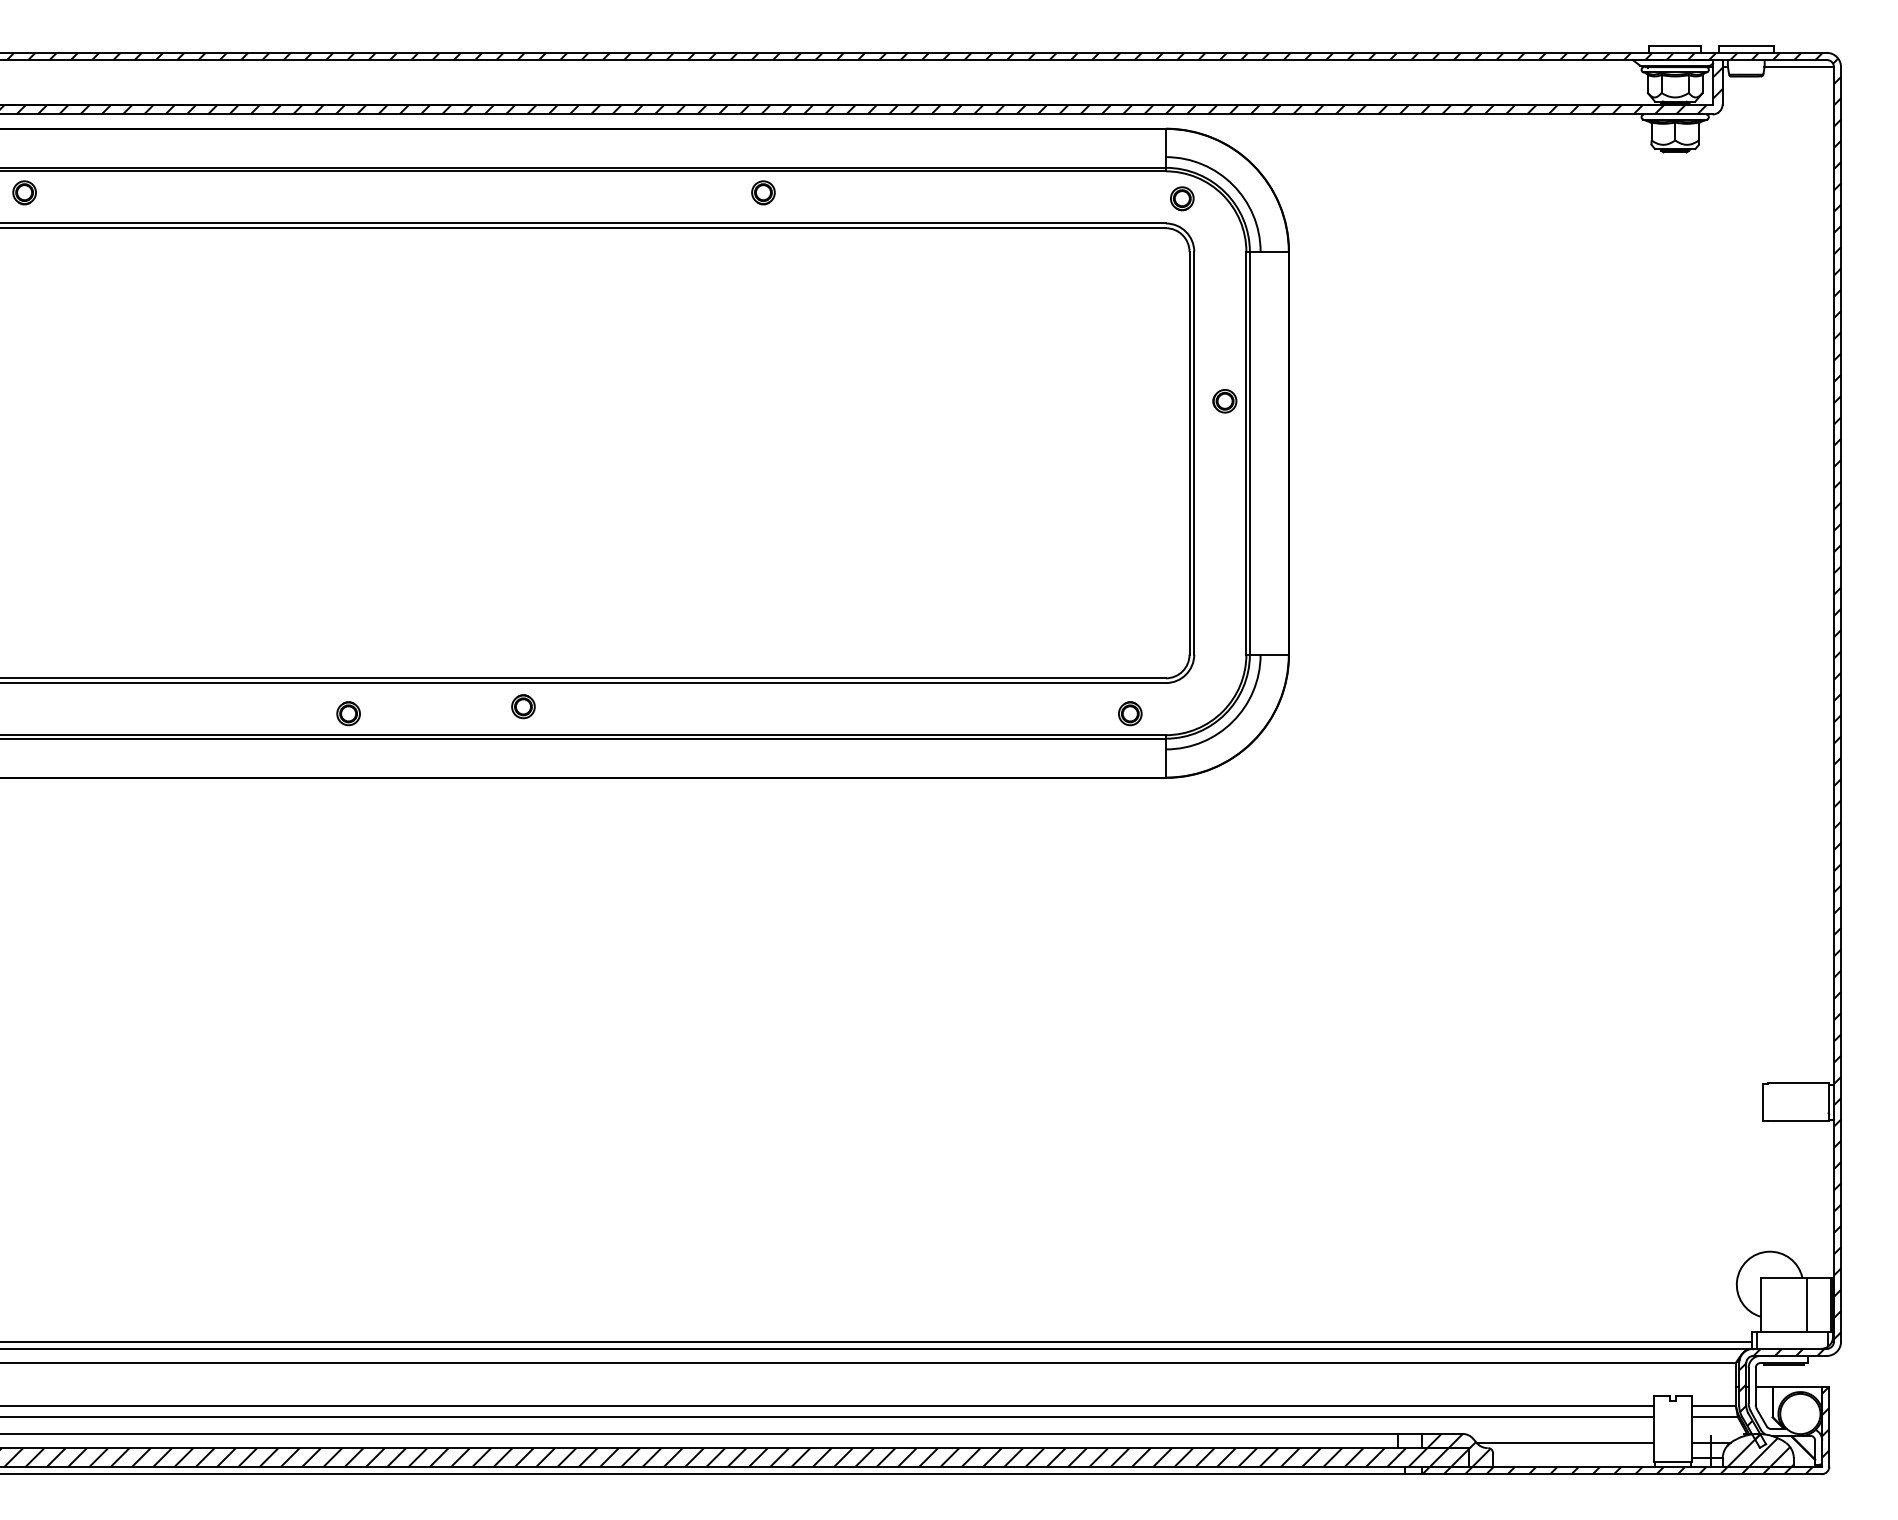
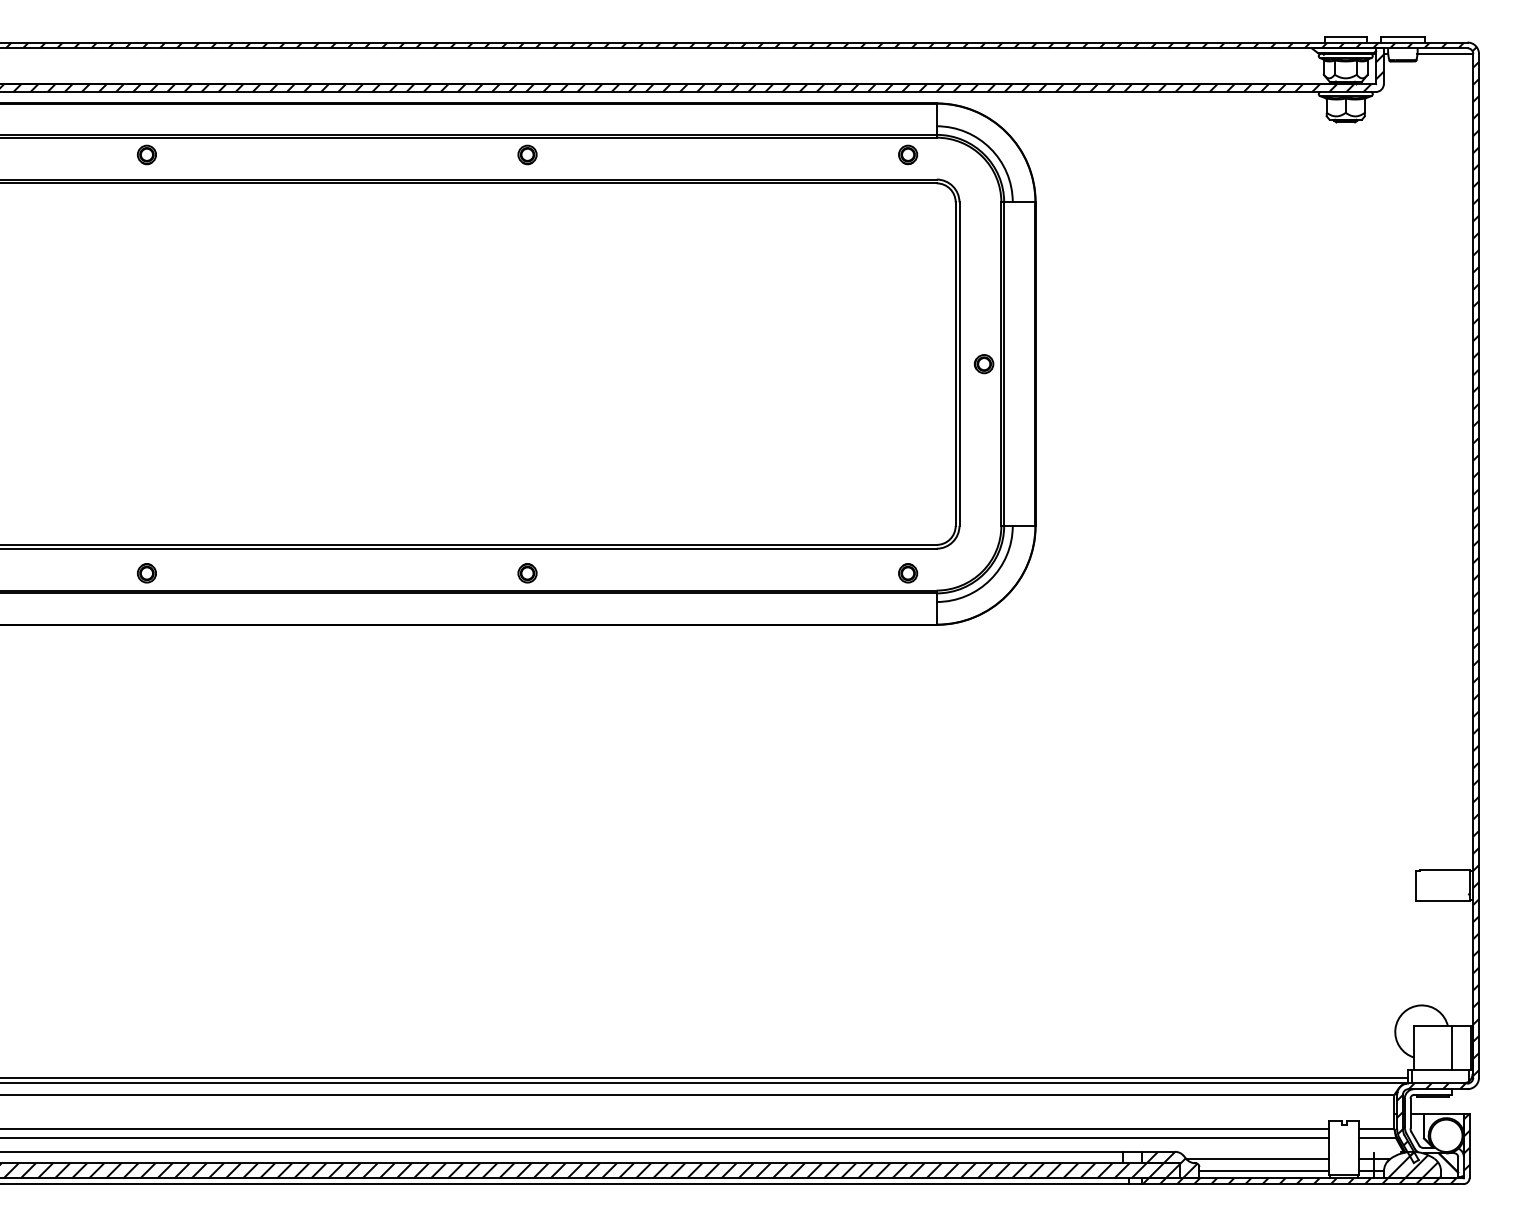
part: (24, 192) -> (146, 154), moved
part: (763, 192) -> (527, 154), moved
part: (1182, 198) -> (908, 154), moved
part: (1224, 401) -> (983, 364), moved
part: (523, 706) -> (527, 573), moved
part: (348, 713) -> (146, 573), moved
line: (1573, 1458) -> (1264, 1171), added

